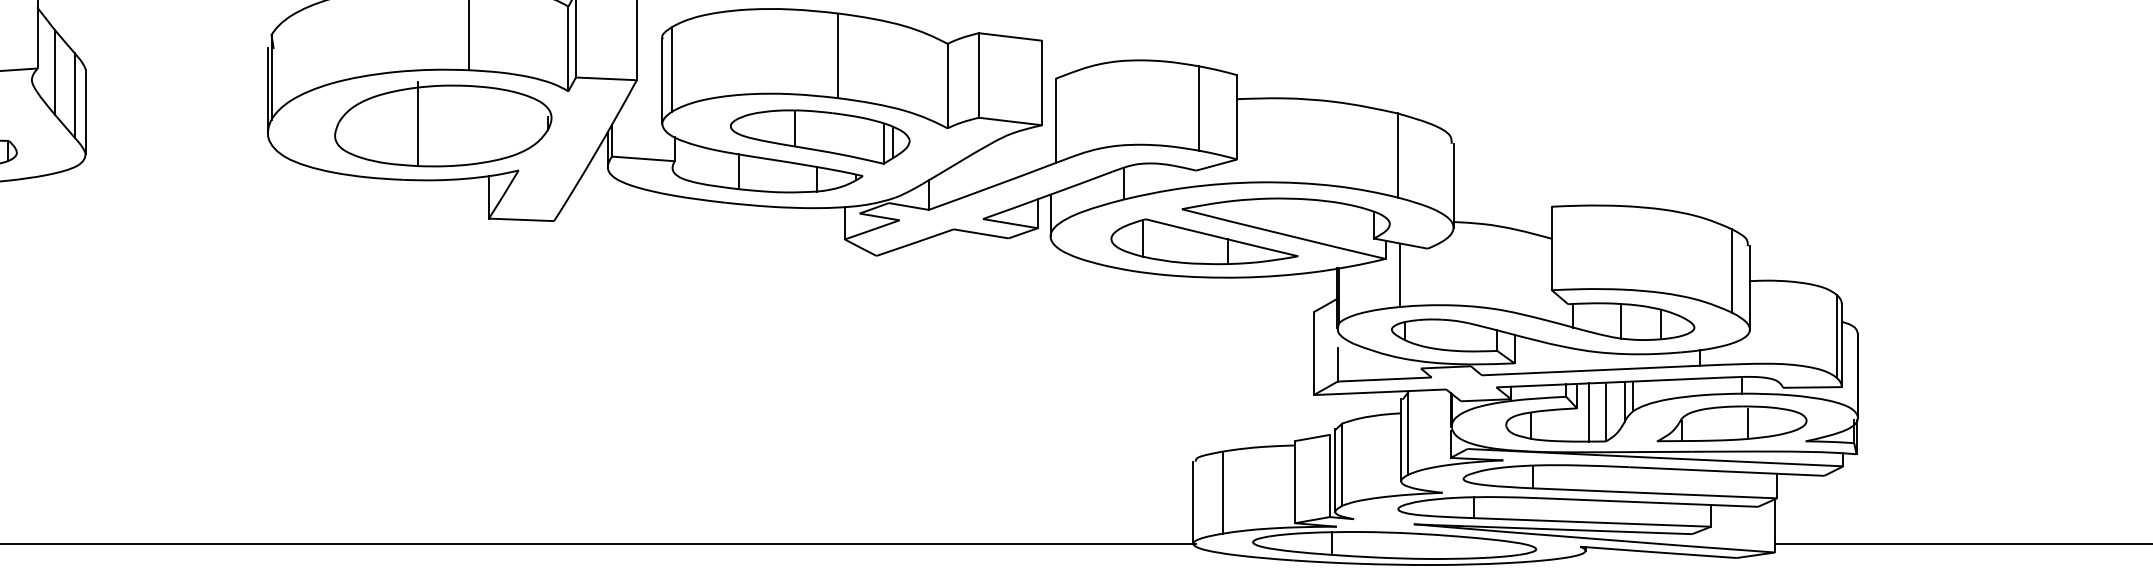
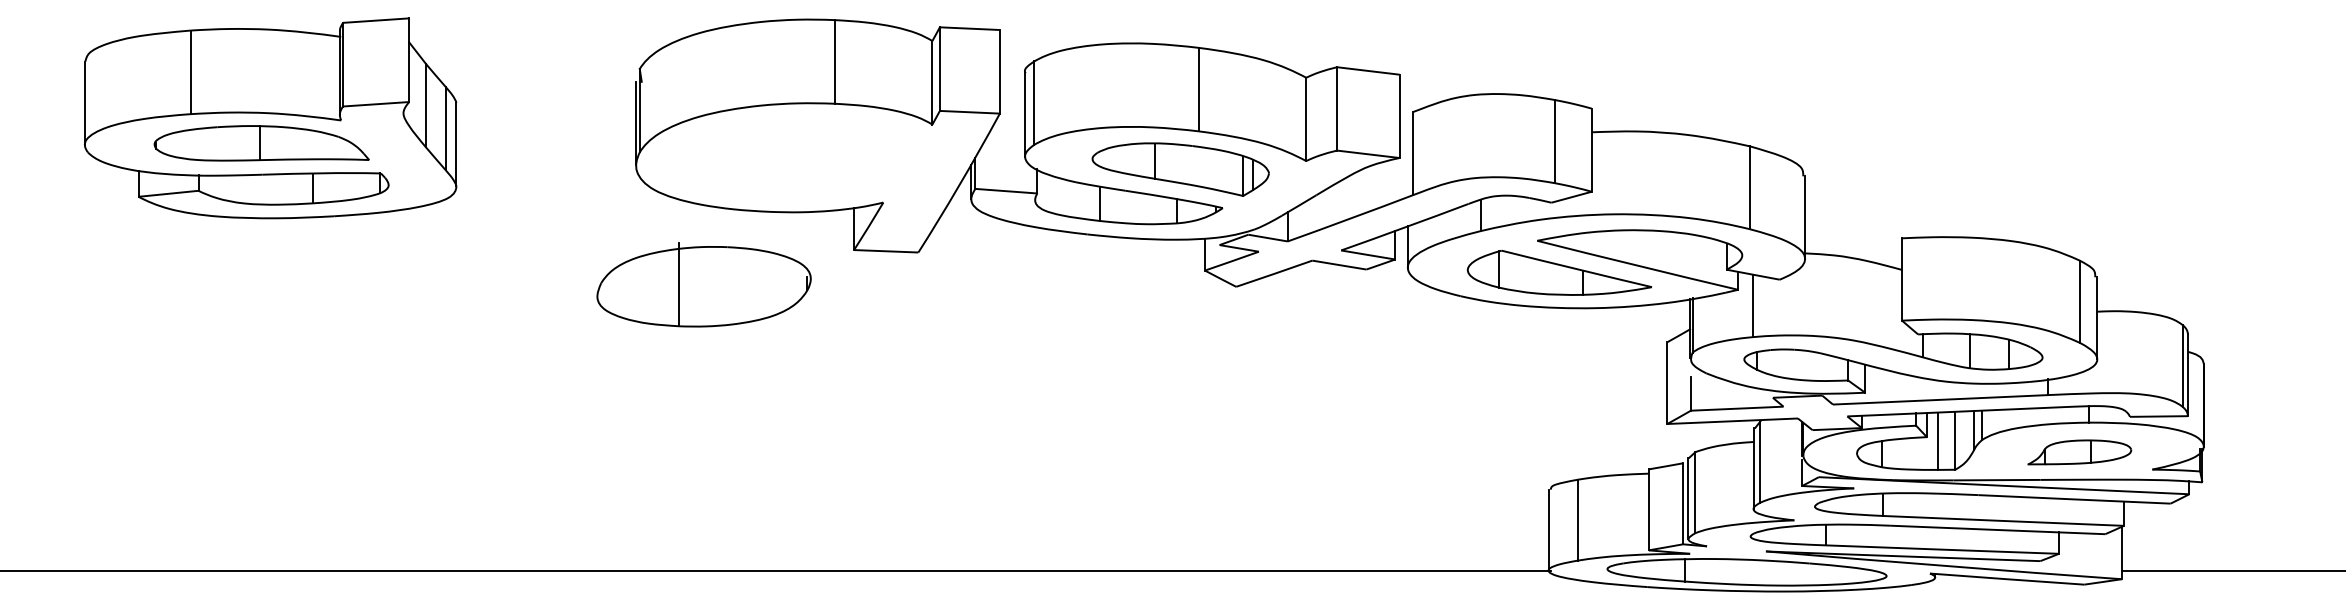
part: (442, 123) -> (703, 284), moved
part: (1731, 423) -> (2079, 452), size x0.7

